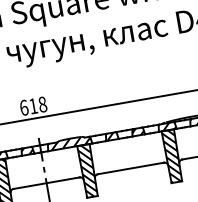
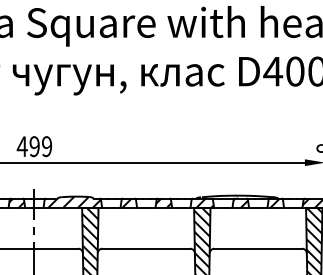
text: (33, 106) -> (34, 146), 618 -> 499

